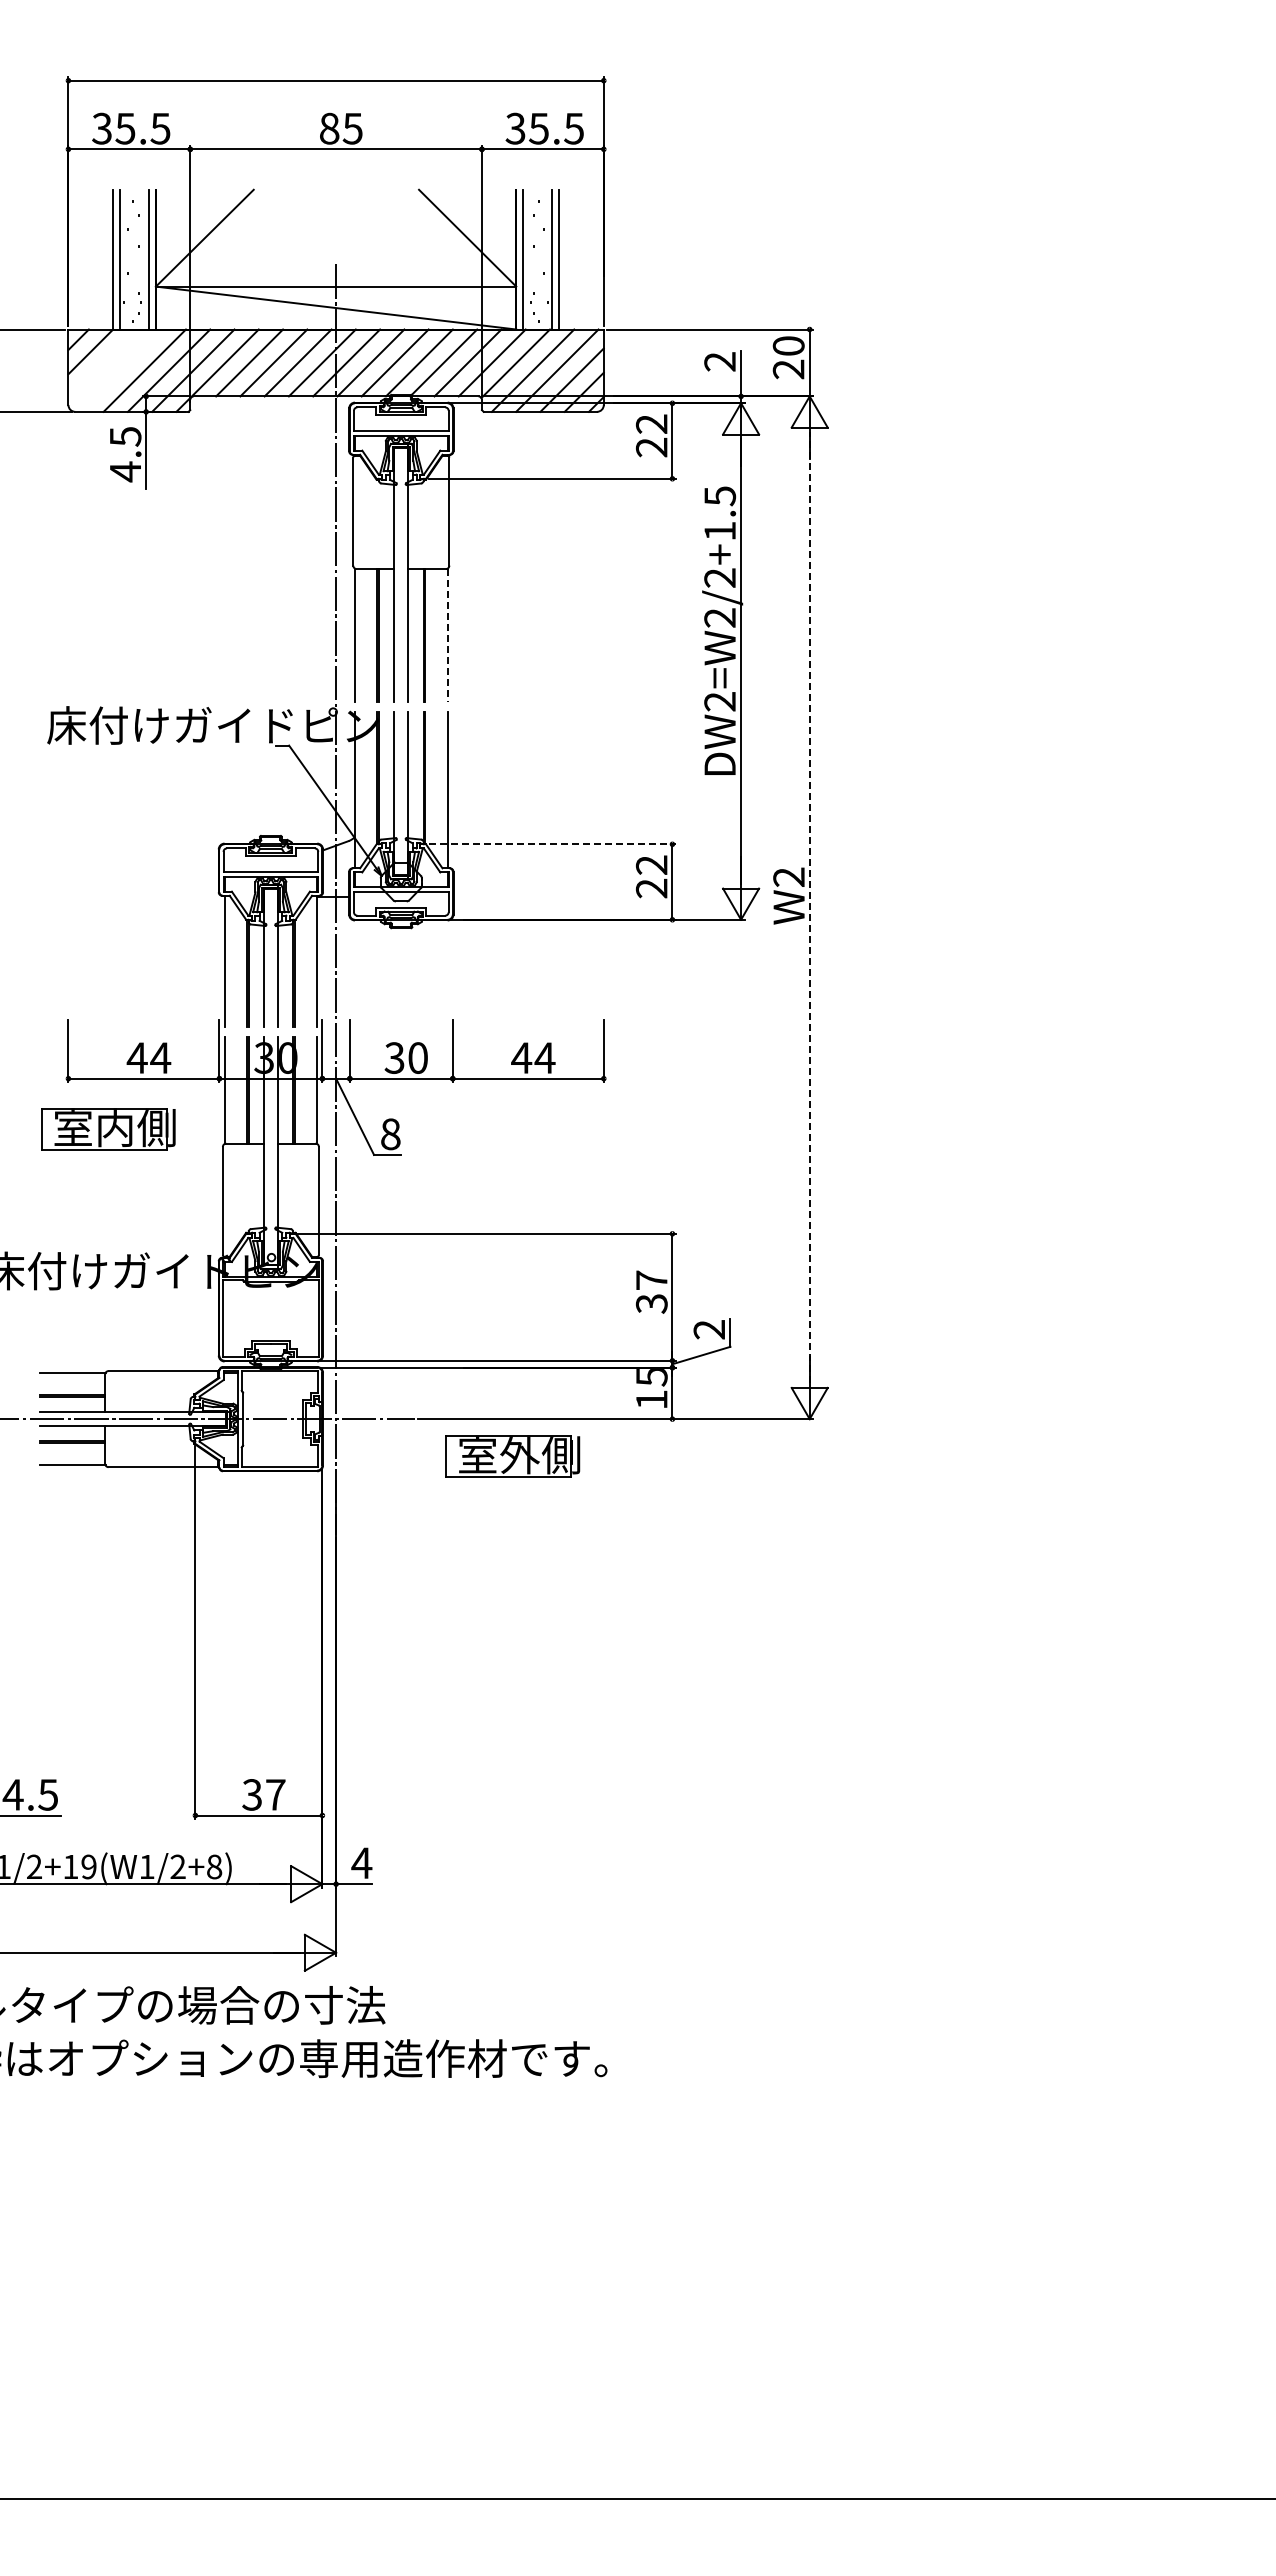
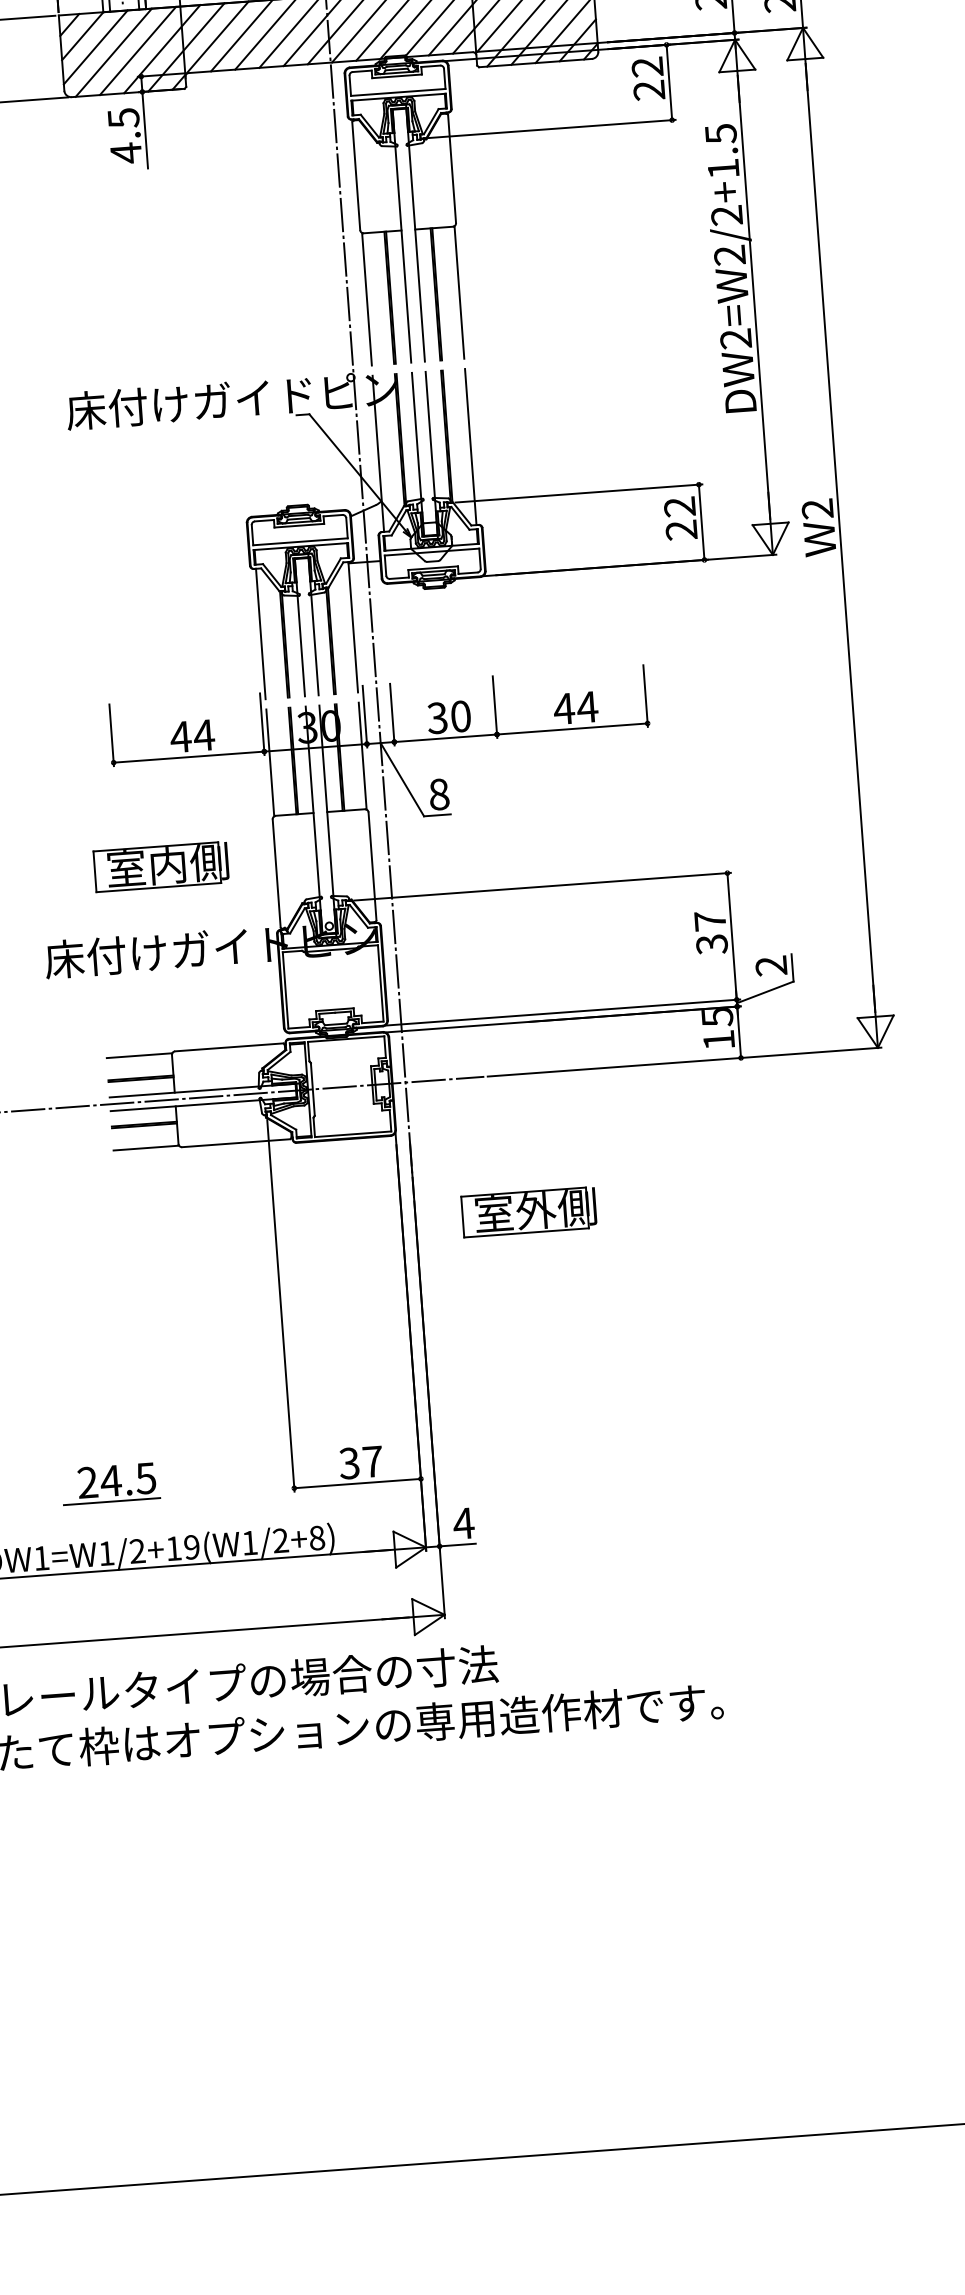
line: (102, 363) -> (95, 46), added
line: (120, 370) -> (113, 52), added
line: (447, 635) -> (459, 292), dashed -> solid
line: (552, 844) -> (579, 493), dashed -> solid
line: (809, 907) -> (840, 537), dashed -> solid
part: (108, 1129) -> (161, 867), moved
part: (512, 1456) -> (528, 1212), moved

